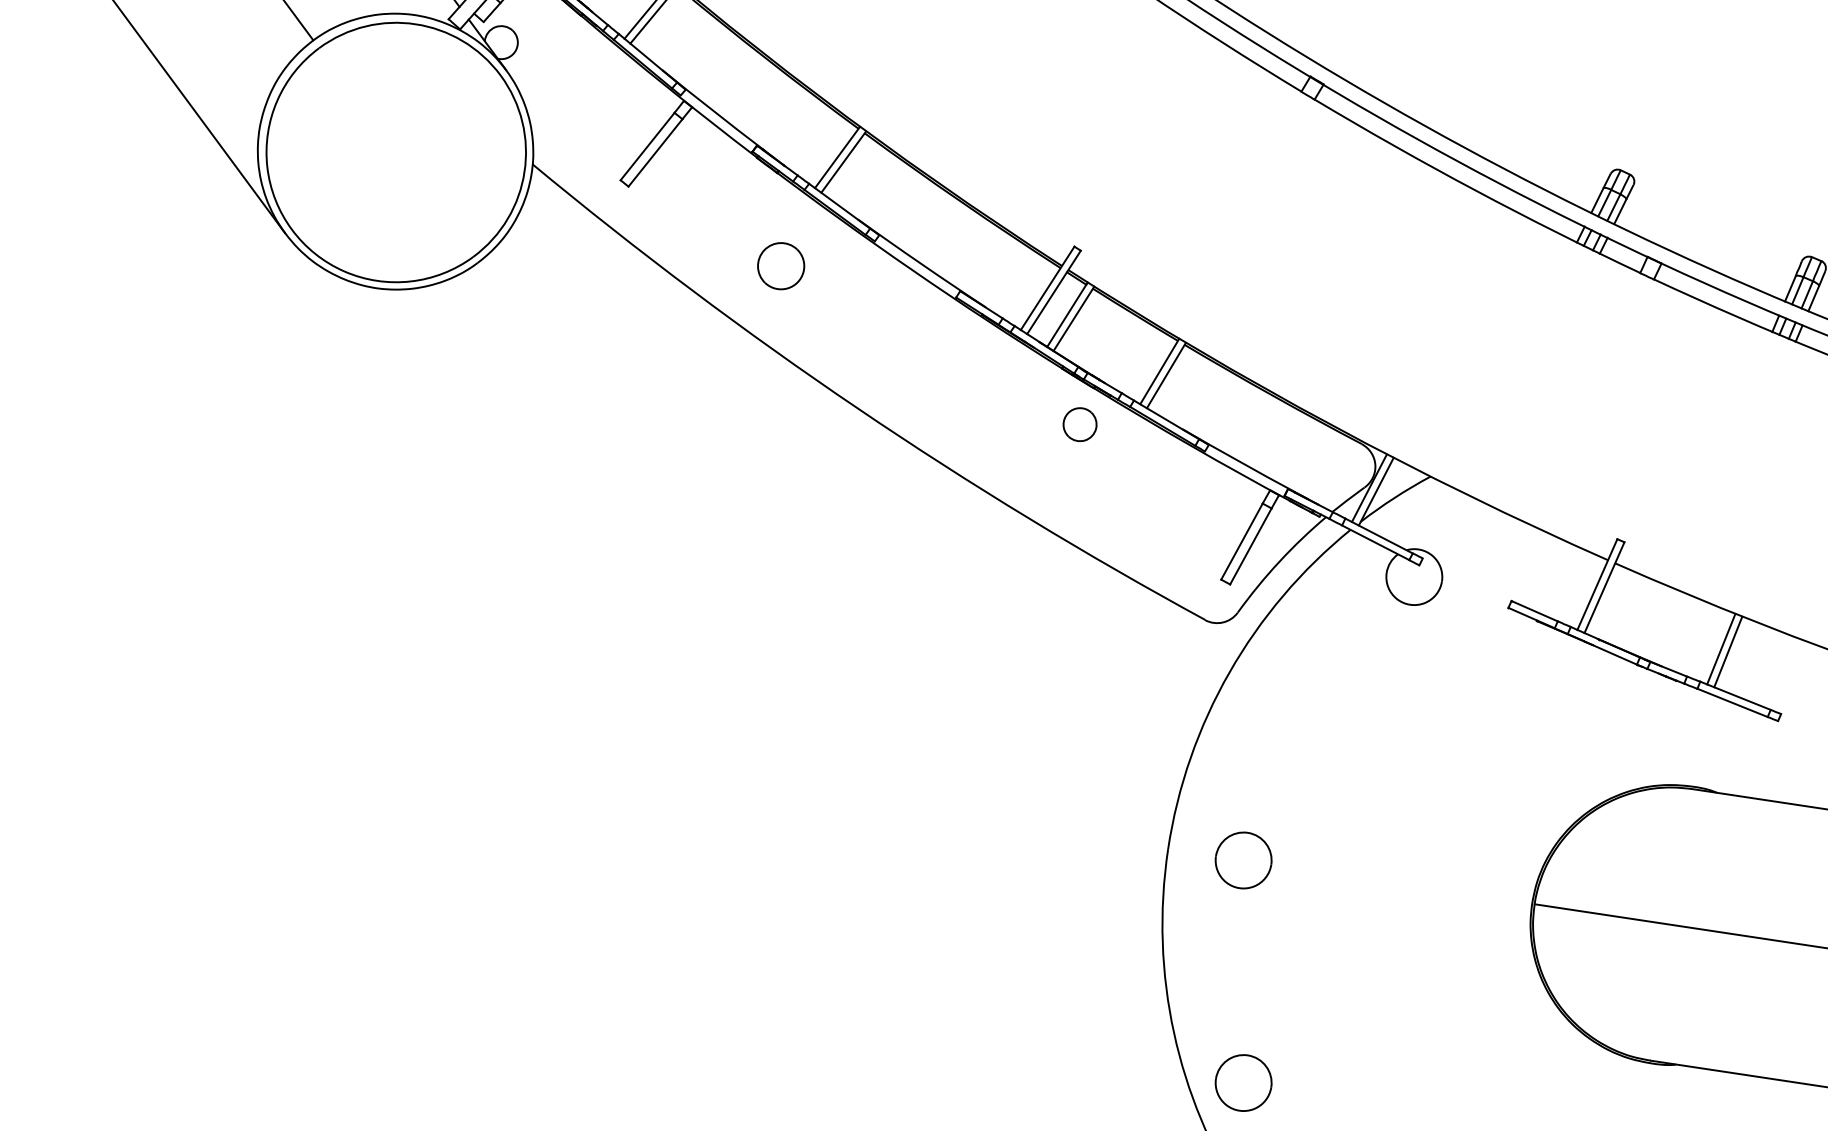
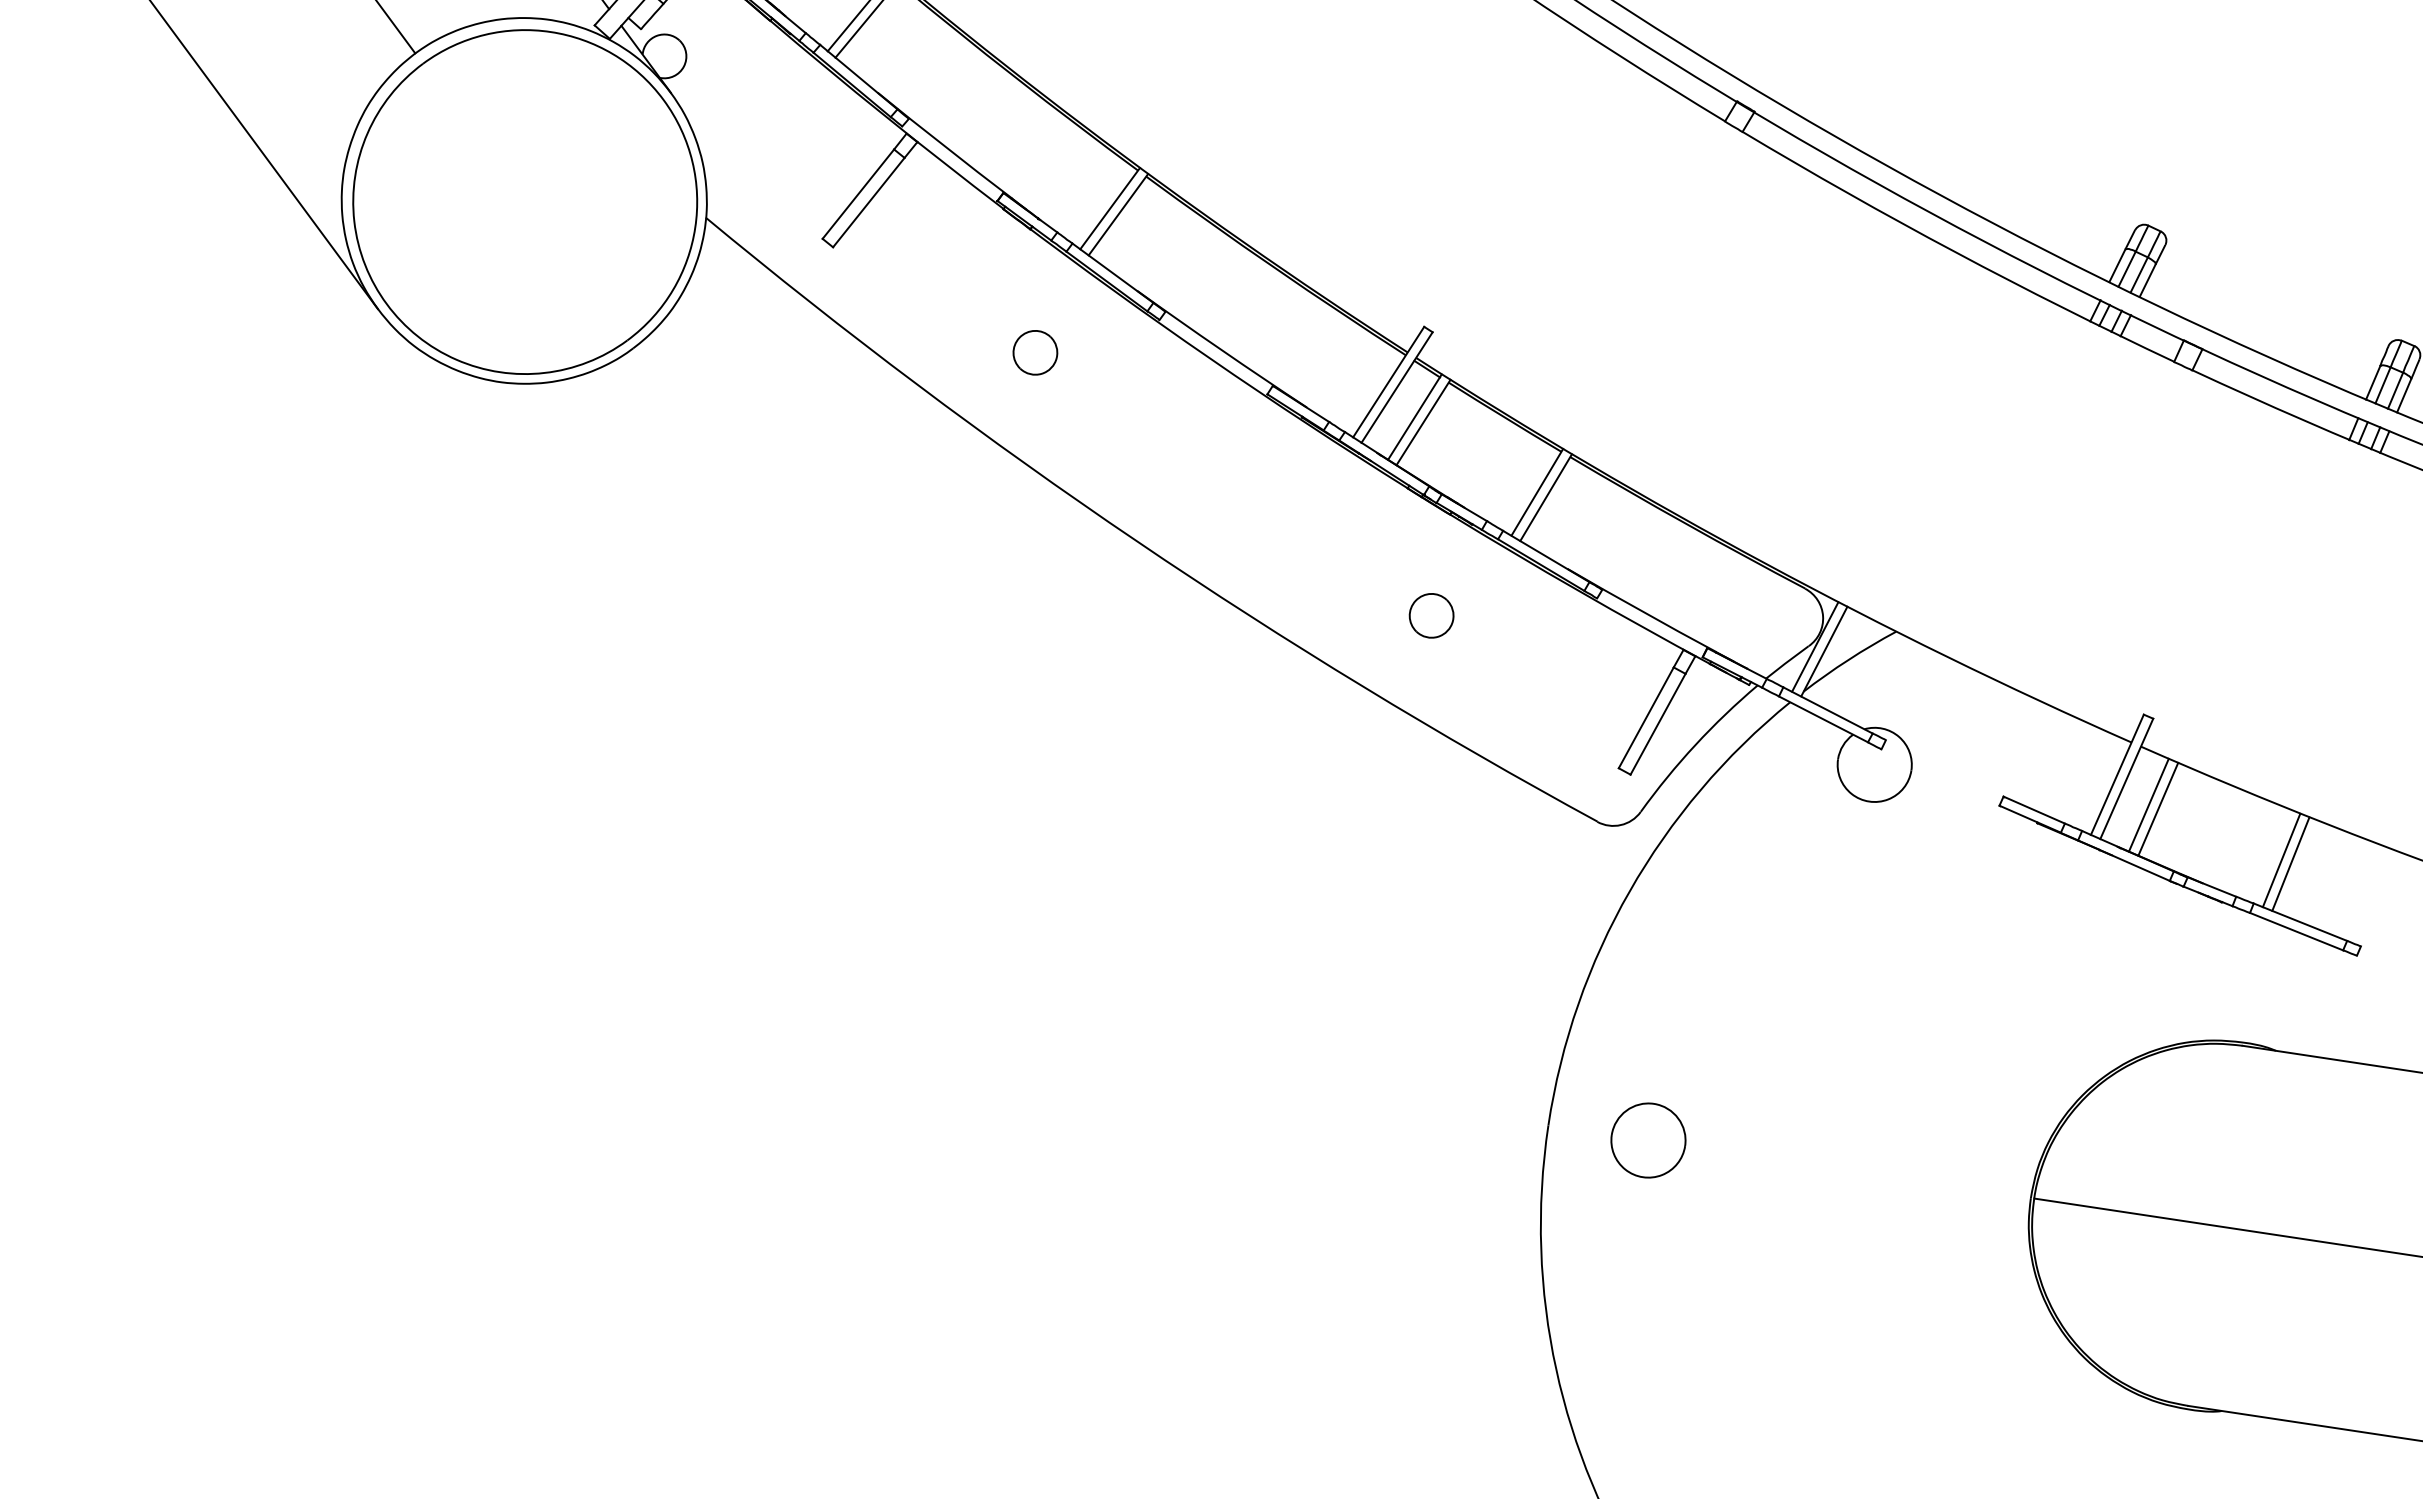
part: (781, 266) -> (1035, 352), size x0.71
part: (1079, 424) -> (1431, 615), moved
line: (1620, 606) -> (2148, 804), added
line: (1628, 610) -> (2158, 808), added
part: (1243, 1083) -> (1648, 1435), removed

